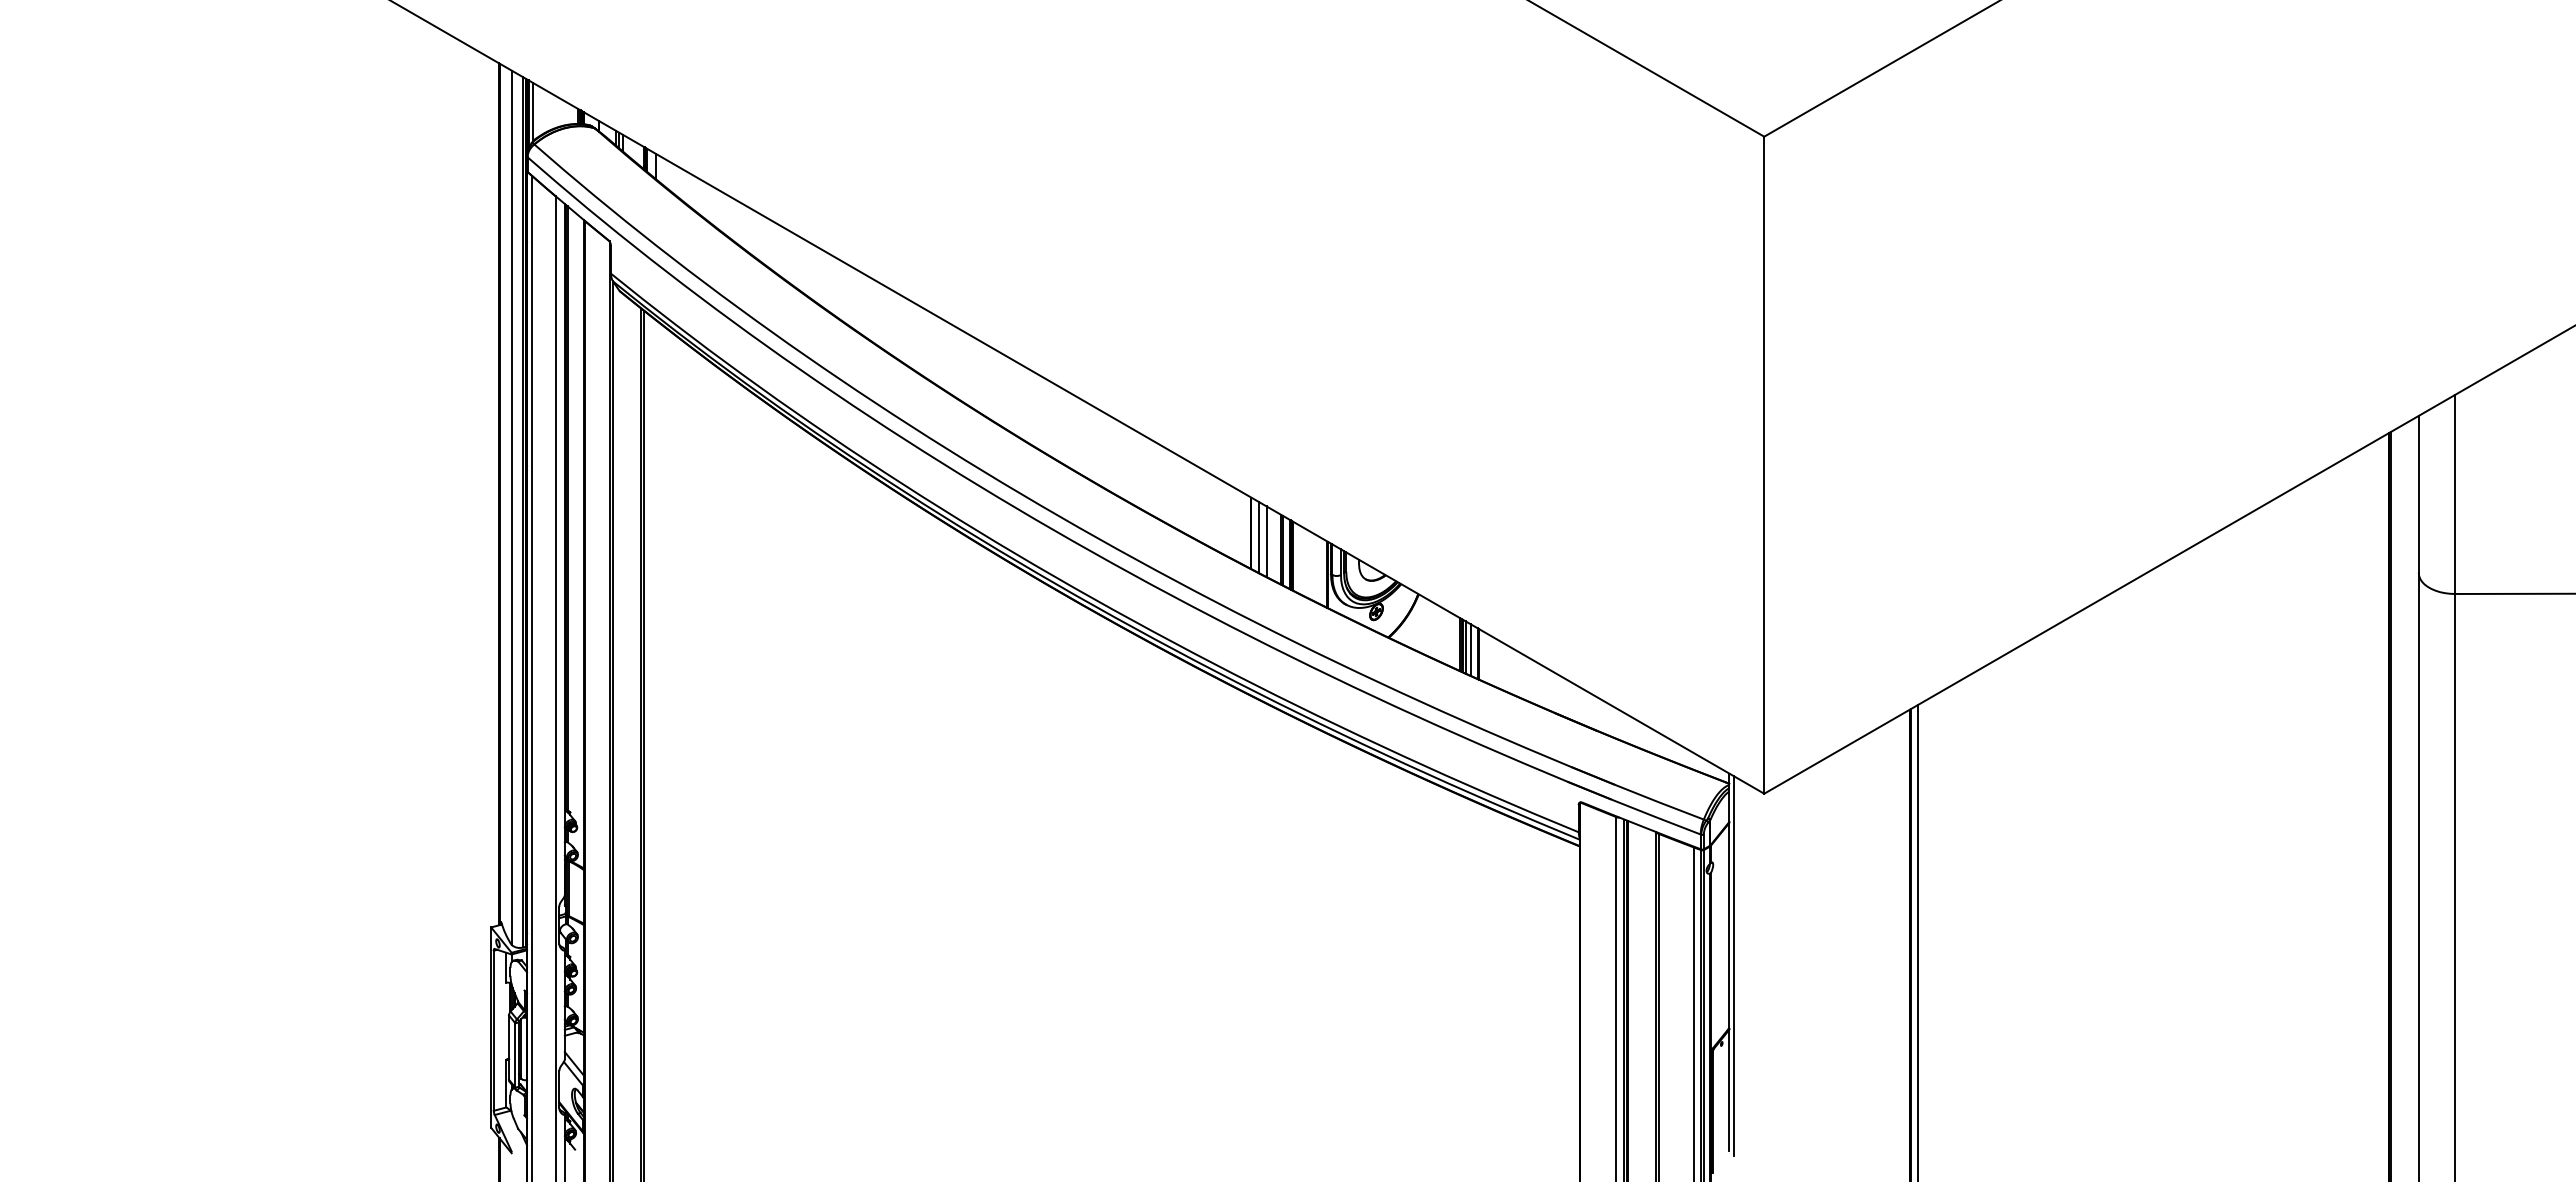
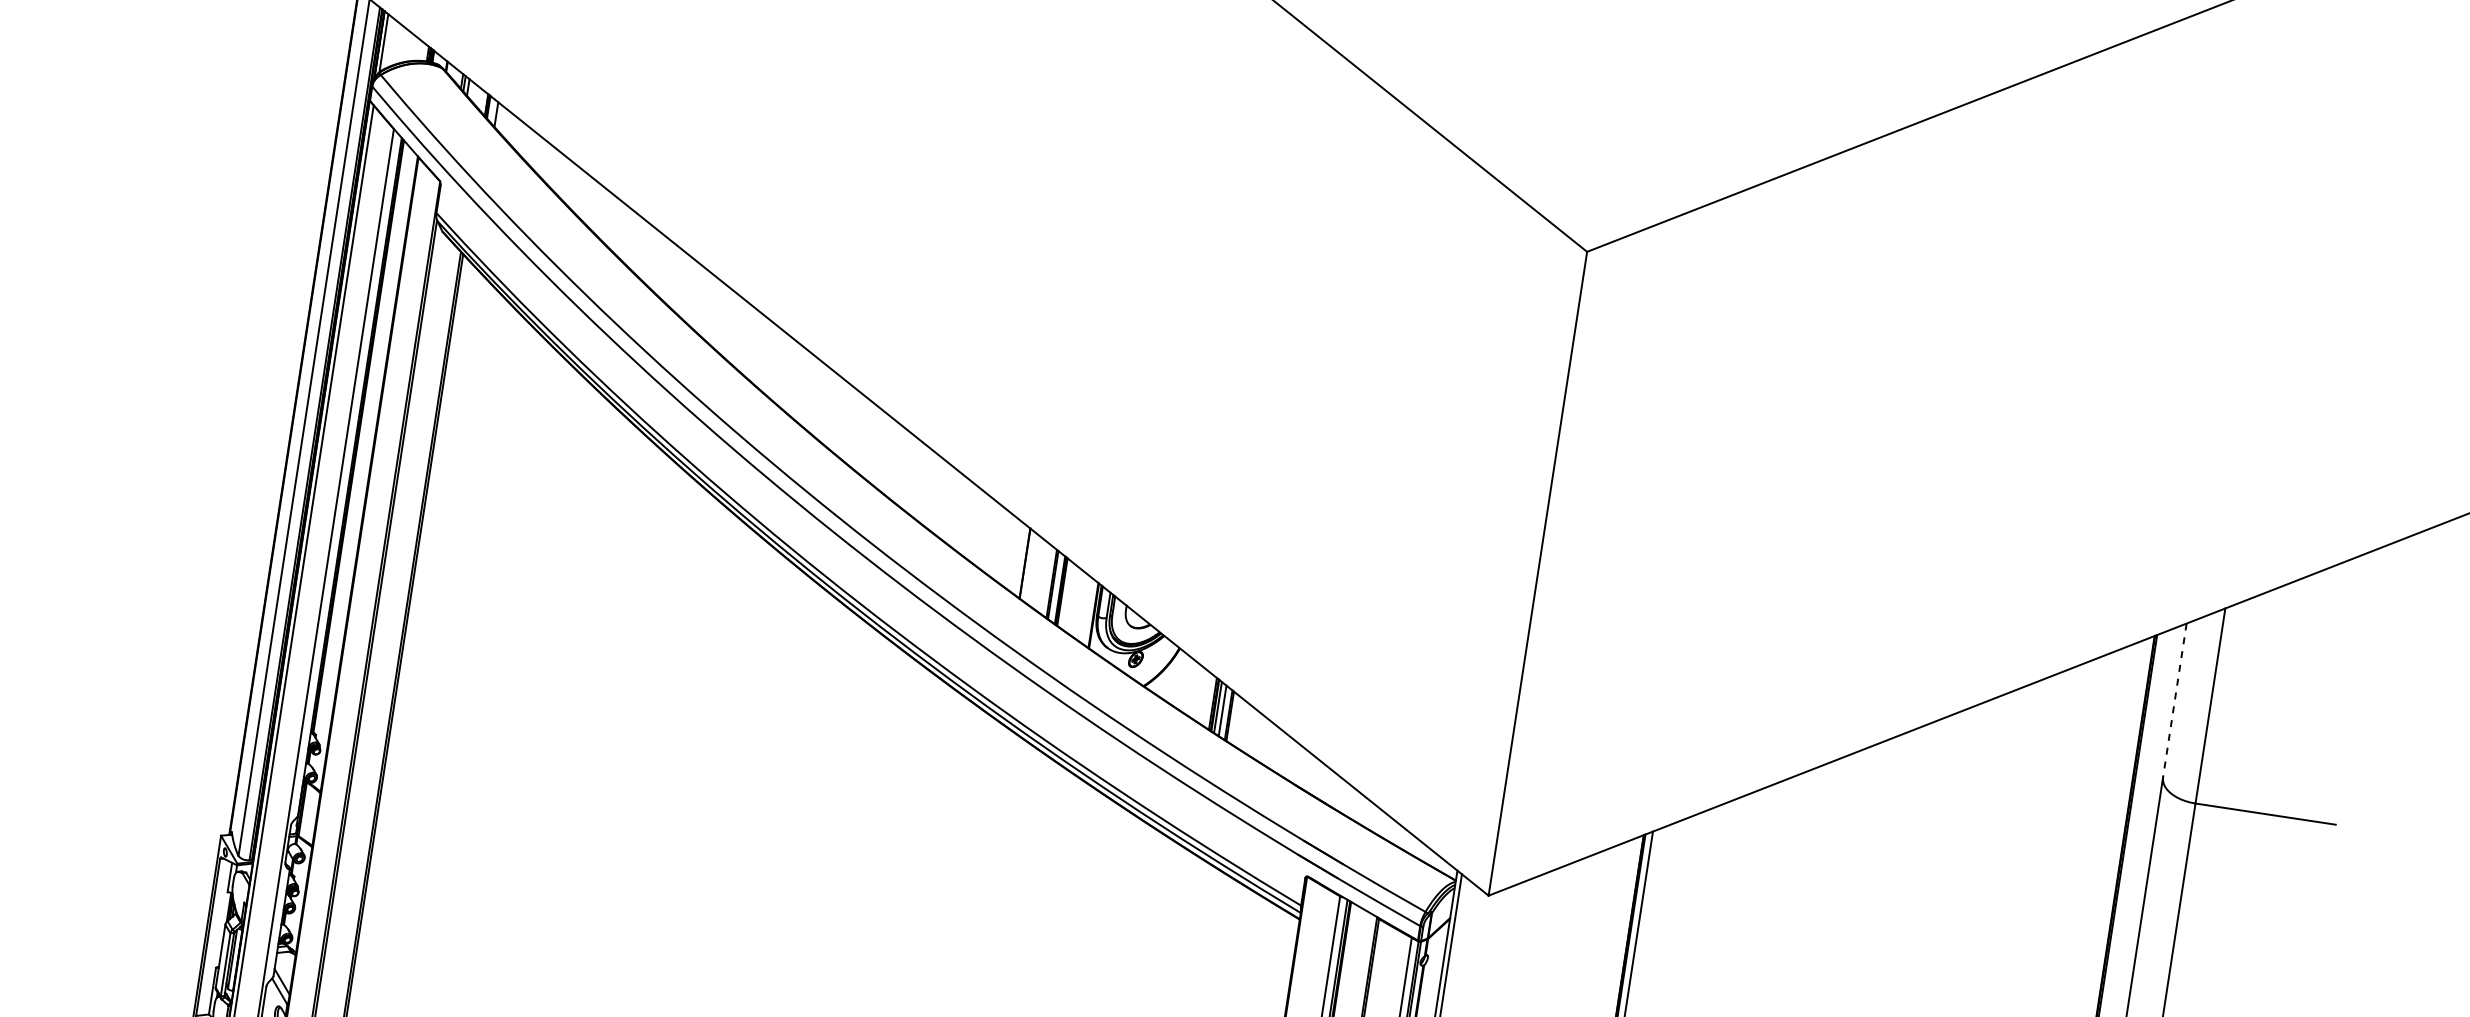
line: (2418, 494) -> (2174, 700), solid -> dashed
line: (1259, 537) -> (1032, 568), removed
line: (1266, 541) -> (1038, 573), removed

